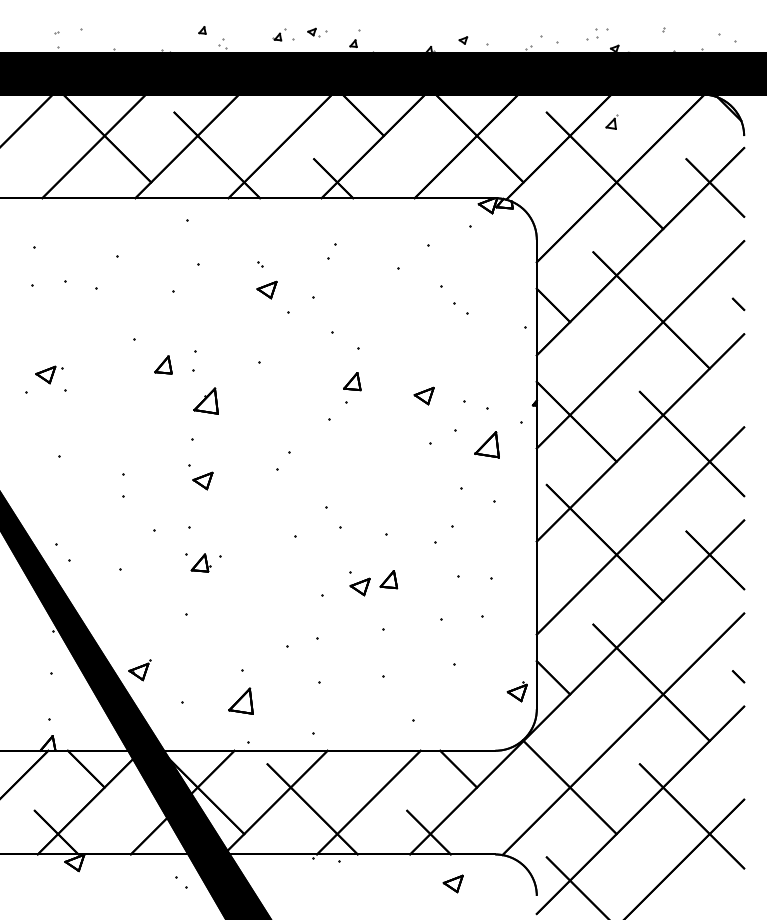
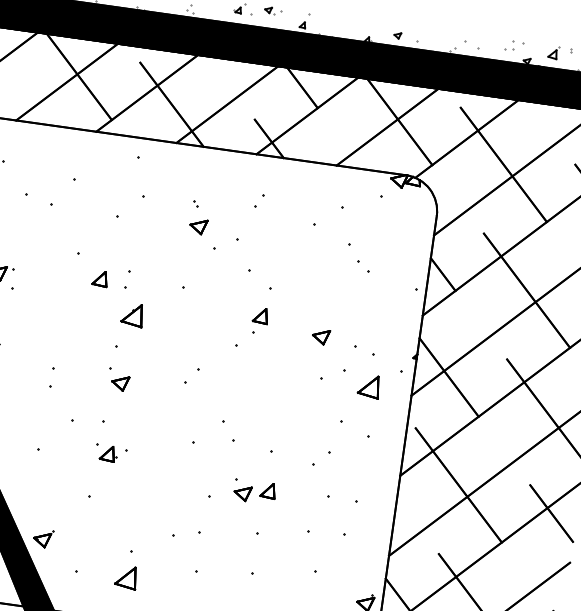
part: (611, 121) -> (553, 52), moved

